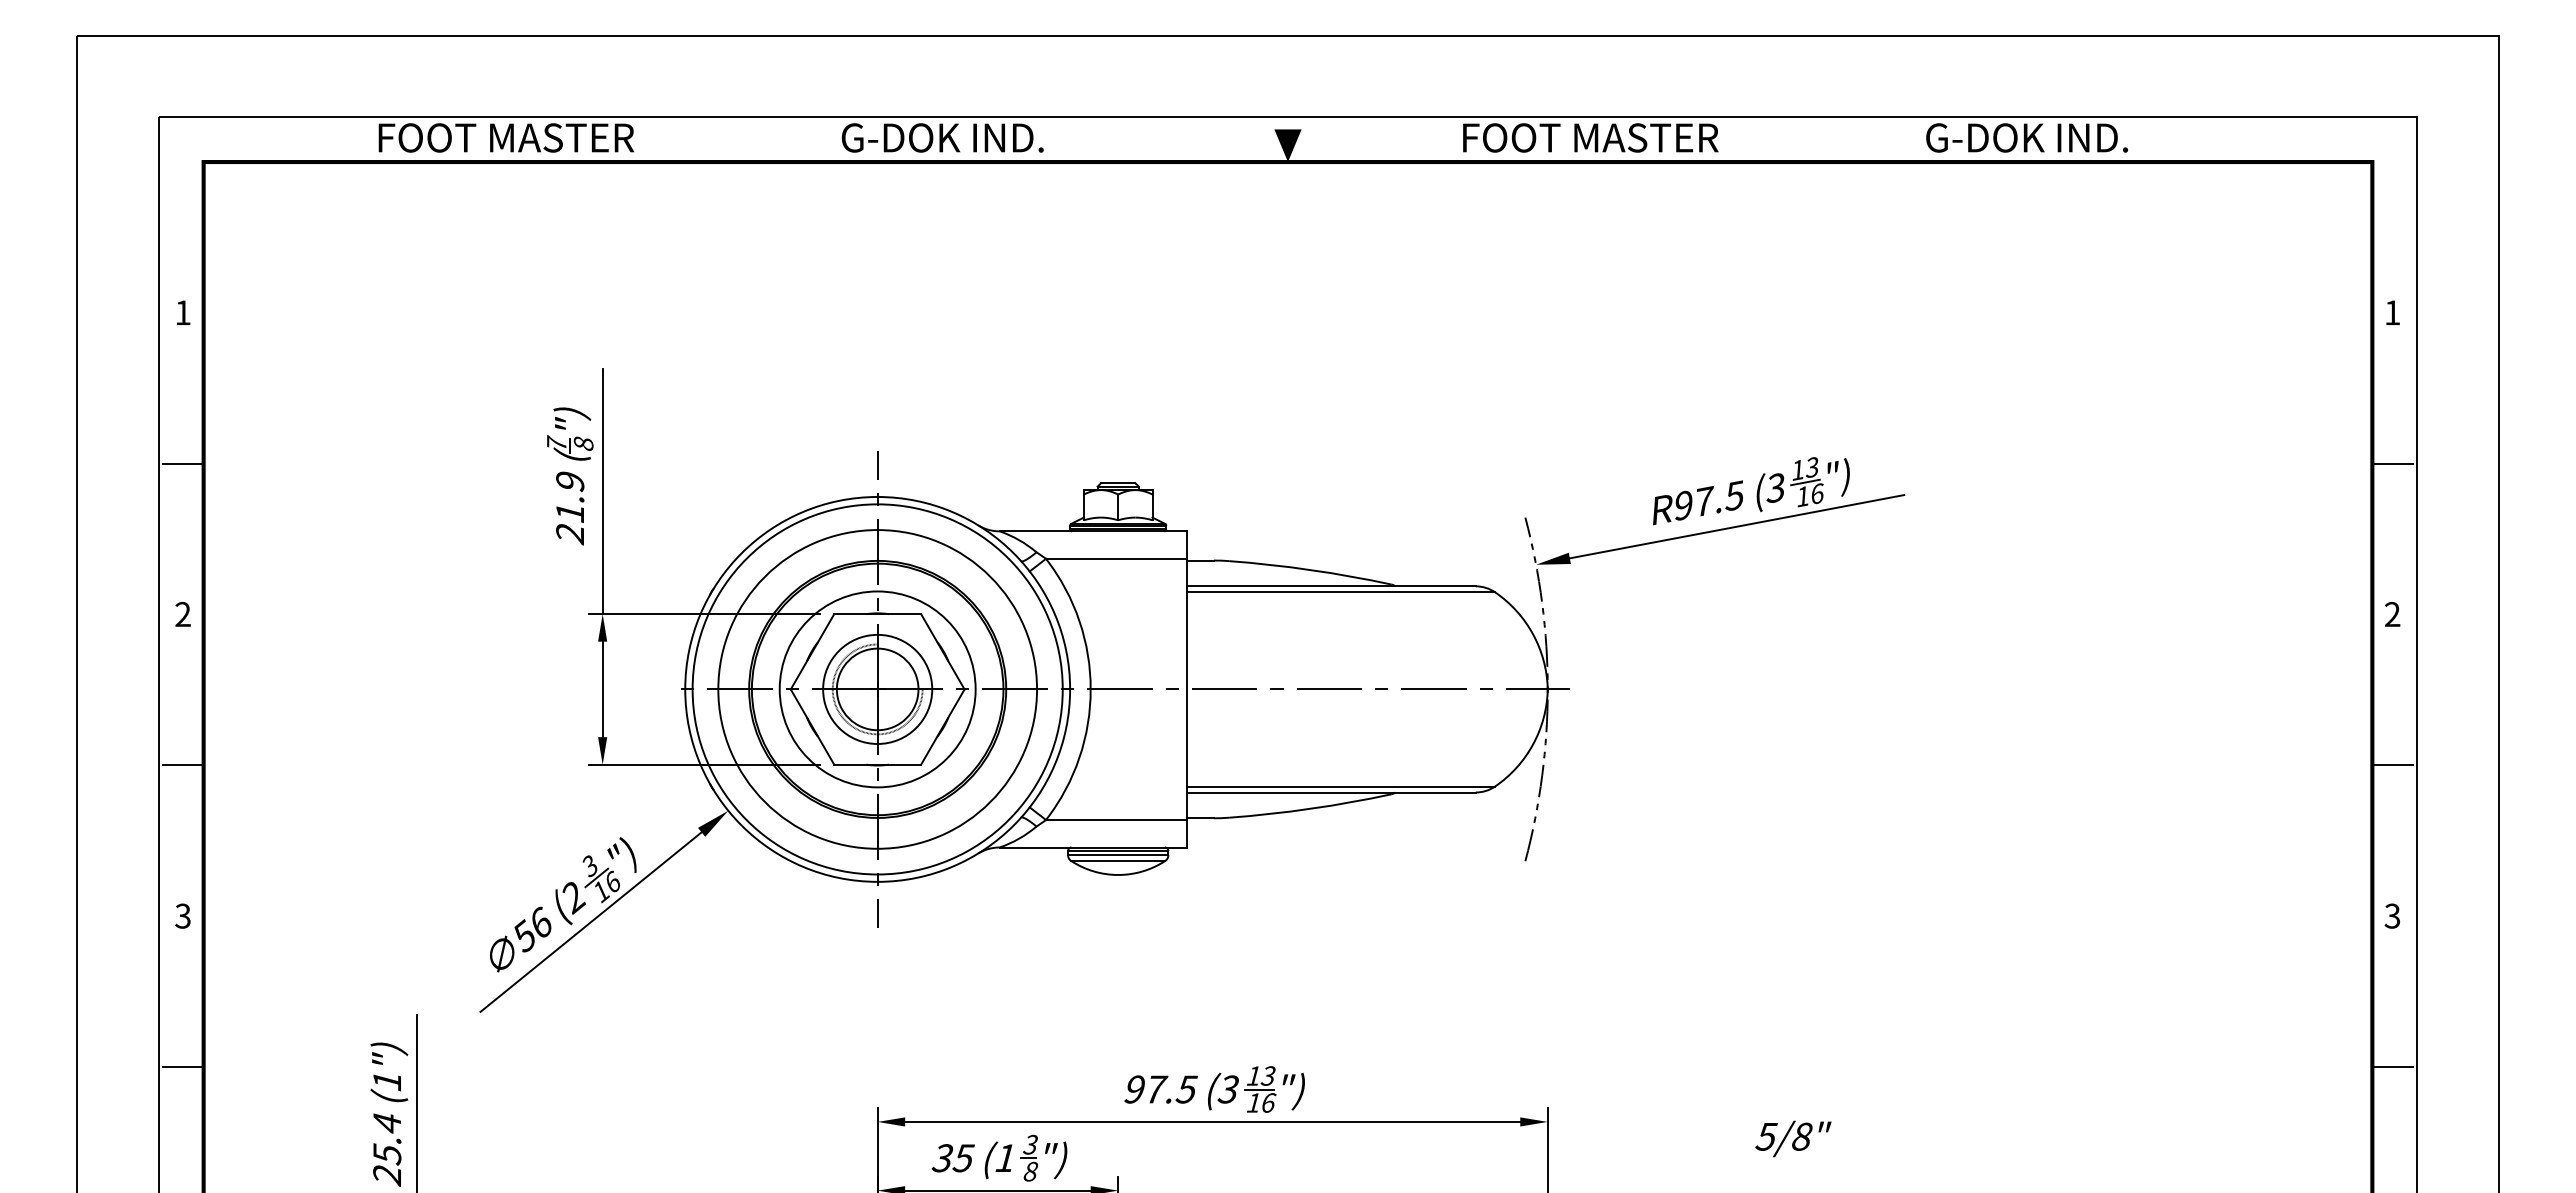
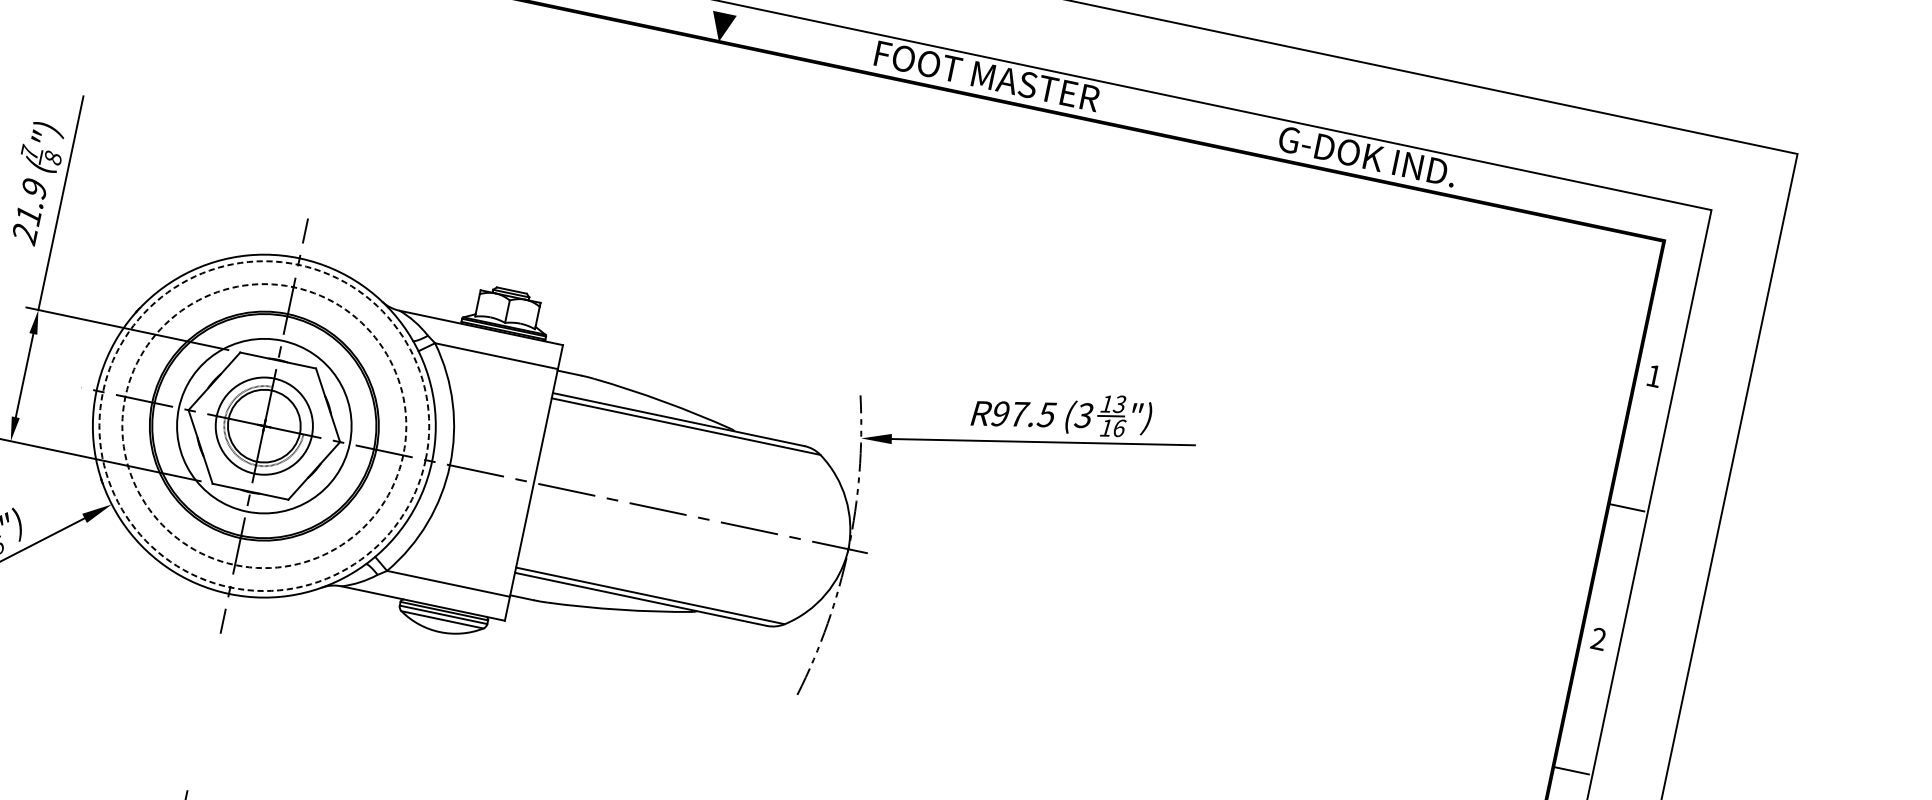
circle: (877, 689) -> (264, 426), solid -> dashed
circle: (877, 689) -> (264, 426), solid -> dashed

